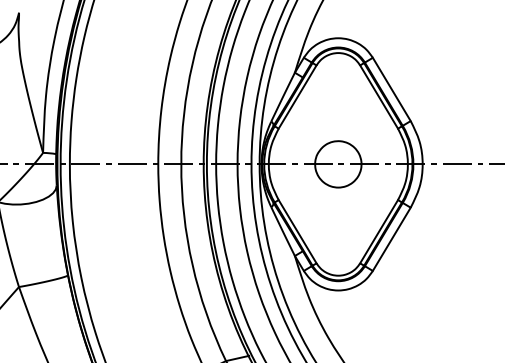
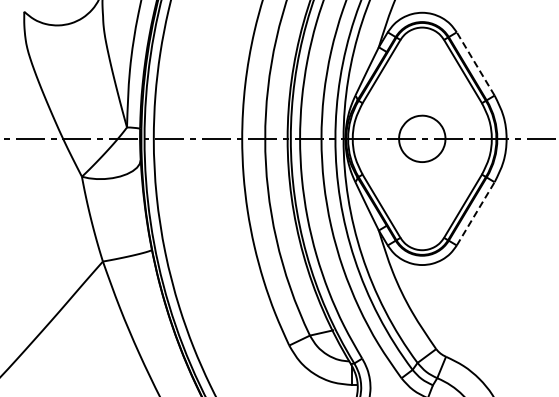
line: (391, 88) -> (475, 63), solid -> dashed
line: (391, 238) -> (475, 213), solid -> dashed

